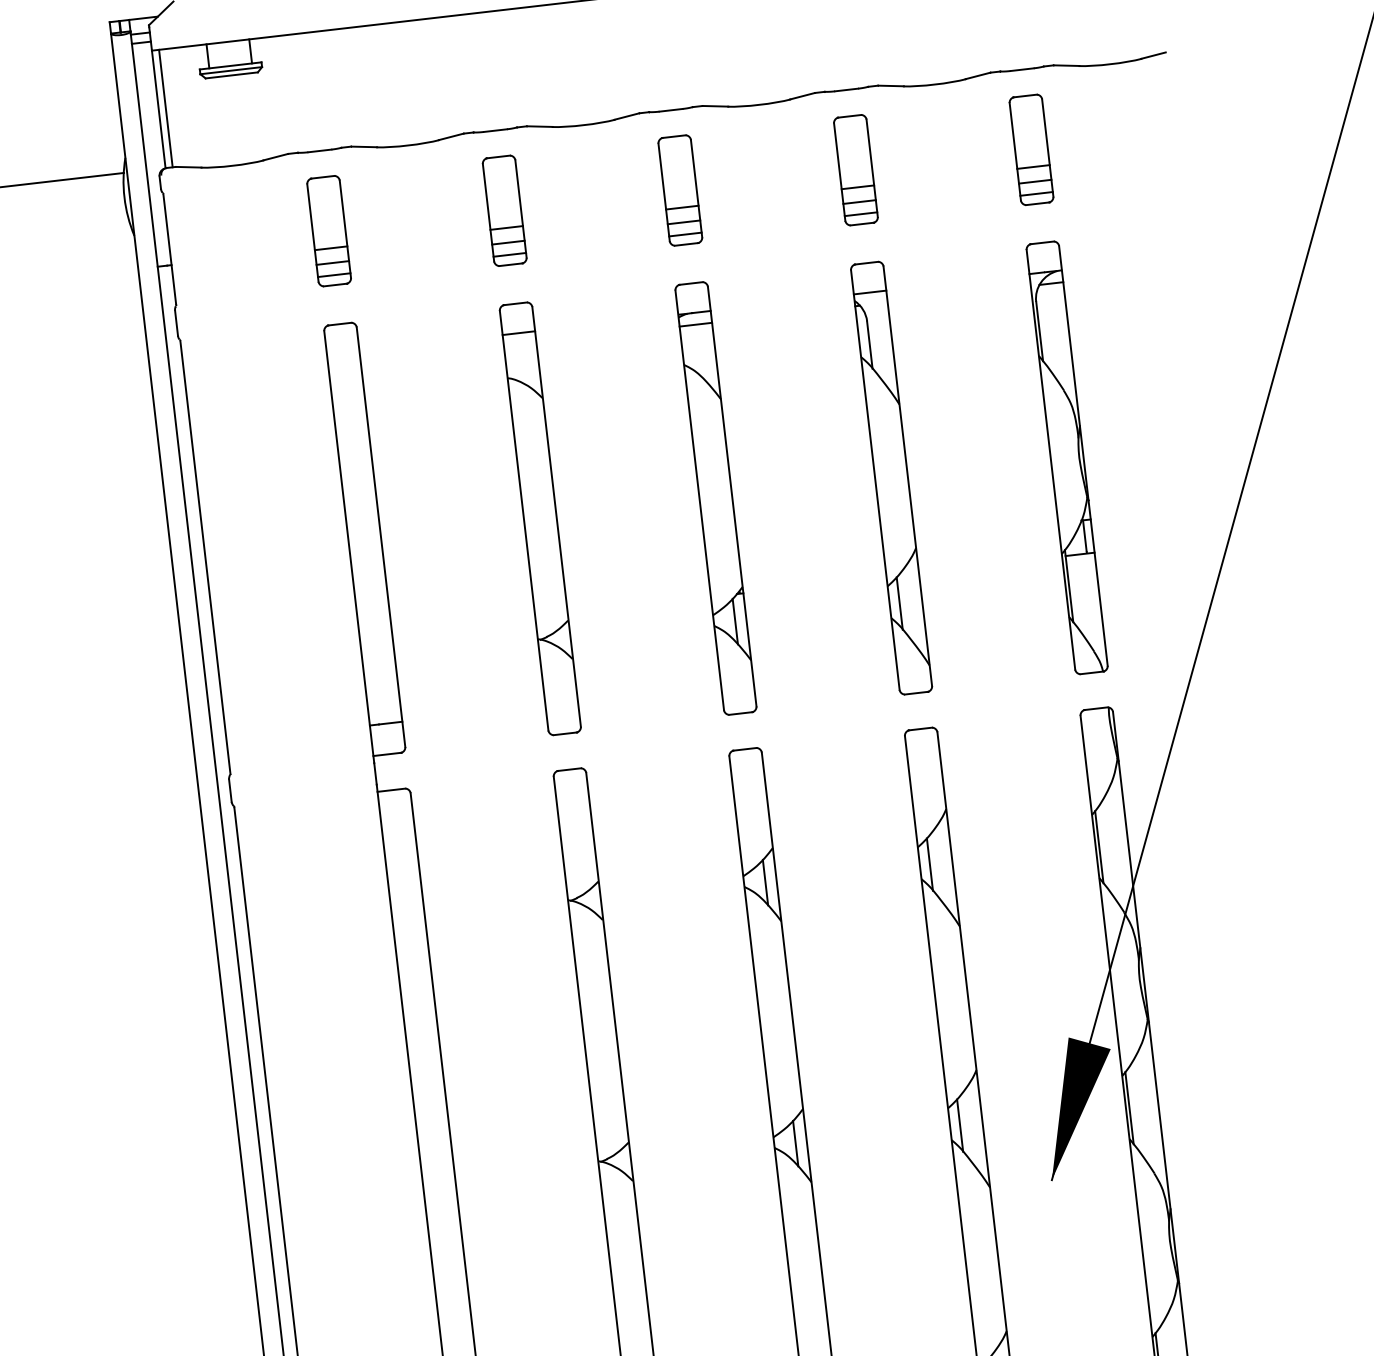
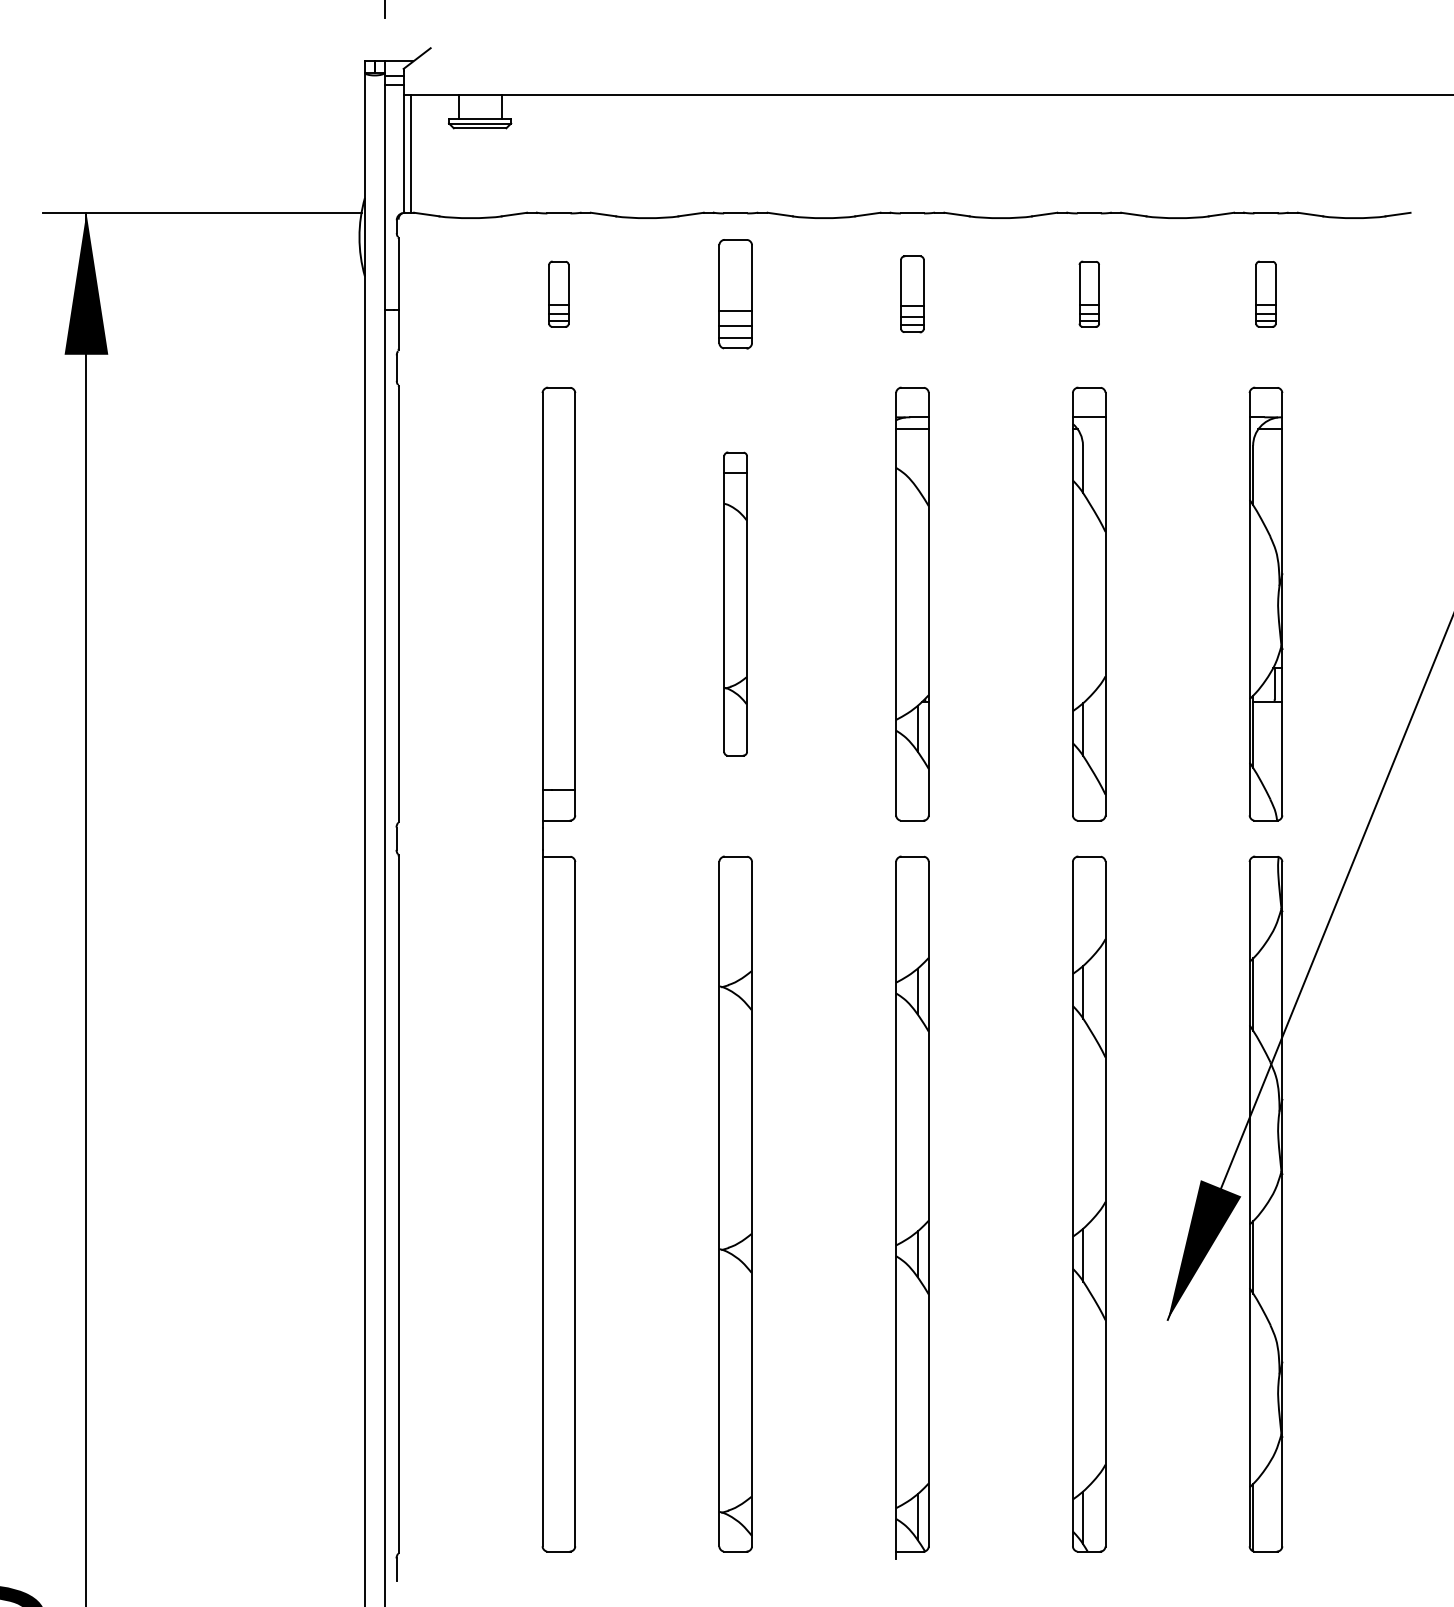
part: (1031, 150) -> (1265, 294), size x0.6
part: (856, 170) -> (1089, 294), size x0.6
part: (680, 190) -> (912, 294), size x0.7
part: (328, 231) -> (558, 294), size x0.6
part: (540, 518) -> (735, 603), size x0.7

